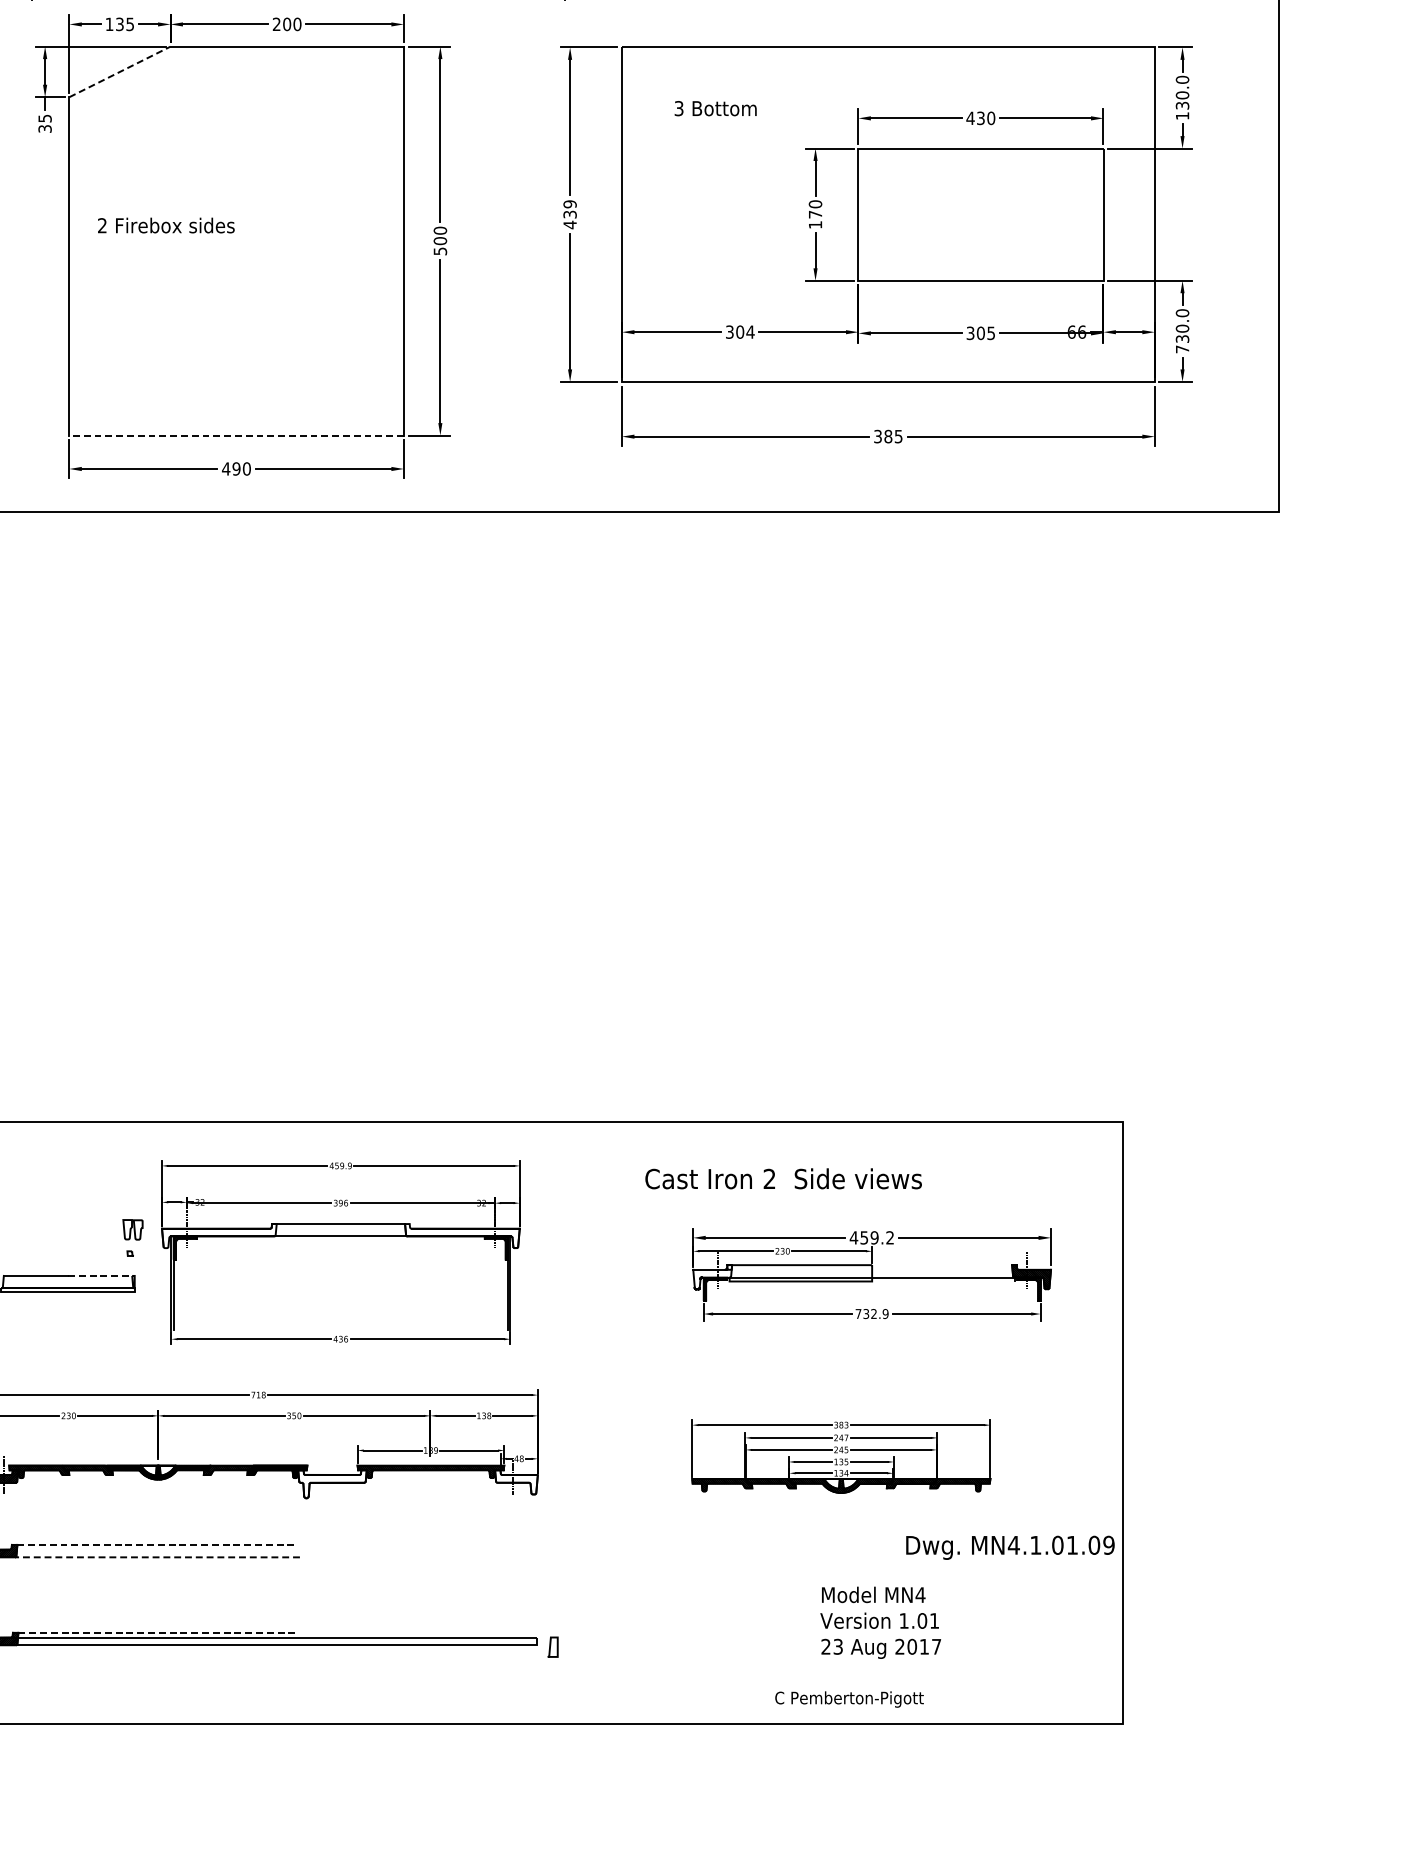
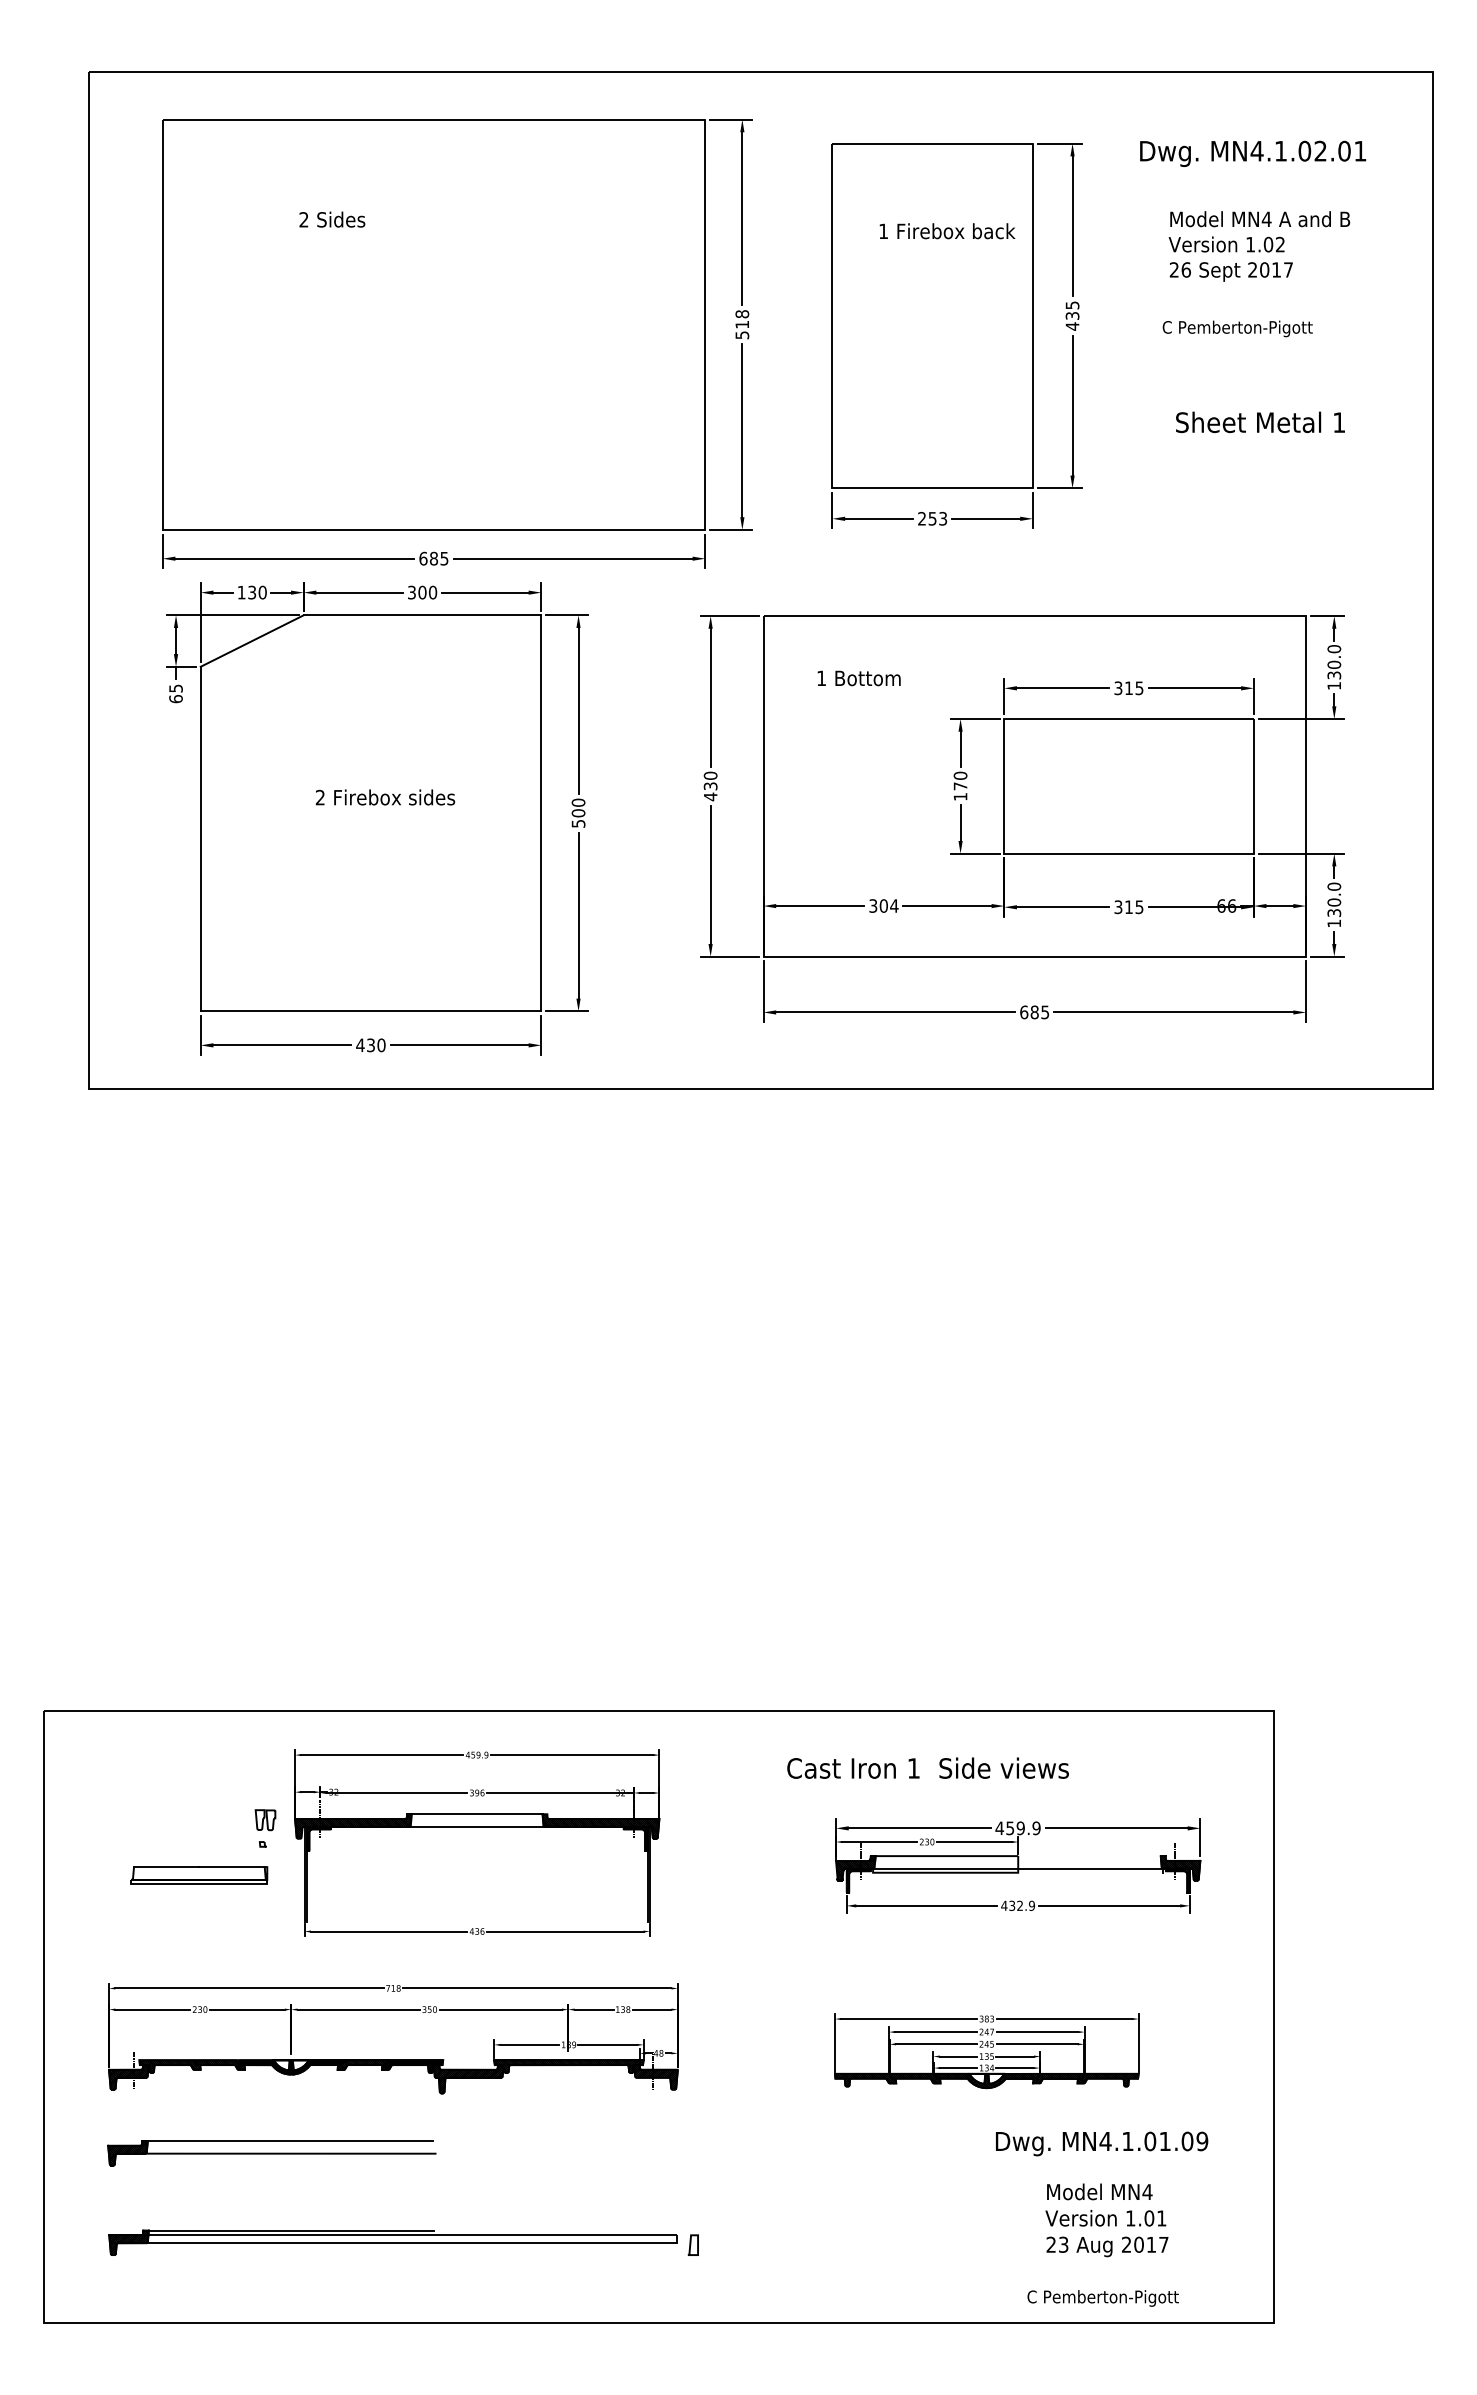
text: (130, 24) -> (262, 592), 135 -> 130
text: (276, 24) -> (411, 592), 200 -> 300
line: (120, 72) -> (252, 641), dashed -> solid
text: (678, 108) -> (821, 678), 3 -> 1
text: (980, 118) -> (1128, 688), 430 -> 315
text: (44, 129) -> (175, 699), 35 -> 65
text: (569, 203) -> (710, 775), 439 -> 430
text: (166, 225) -> (385, 797), moved
text: (980, 333) -> (1128, 907), 305 -> 315
text: (1181, 349) -> (1333, 923), 730.0 -> 130.0
line: (236, 435) -> (370, 1011), dashed -> solid
text: (878, 436) -> (1024, 1012), 385 -> 685
text: (236, 469) -> (370, 1045), 490 -> 430
text: (769, 1179) -> (913, 1768), 2 -> 1
hatch: (219, 1236) -> (353, 1826), added
hatch: (461, 1236) -> (600, 1826), added
text: (890, 1238) -> (1036, 1828), 459.2 -> 459.9
line: (100, 1276) -> (232, 1867), dashed -> solid
hatch: (712, 1277) -> (855, 1868), added
text: (858, 1313) -> (1004, 1905), 732.9 -> 432.9
hatch: (515, 1482) -> (655, 2077), added
hatch: (332, 1484) -> (468, 2079), added
line: (157, 1545) -> (290, 2141), dashed -> solid
text: (1010, 1547) -> (1102, 2143), moved
line: (157, 1557) -> (290, 2153), dashed -> solid
text: (880, 1622) -> (1106, 2220), moved
line: (158, 1632) -> (291, 2230), dashed -> solid
text: (848, 1699) -> (1102, 2298), moved

